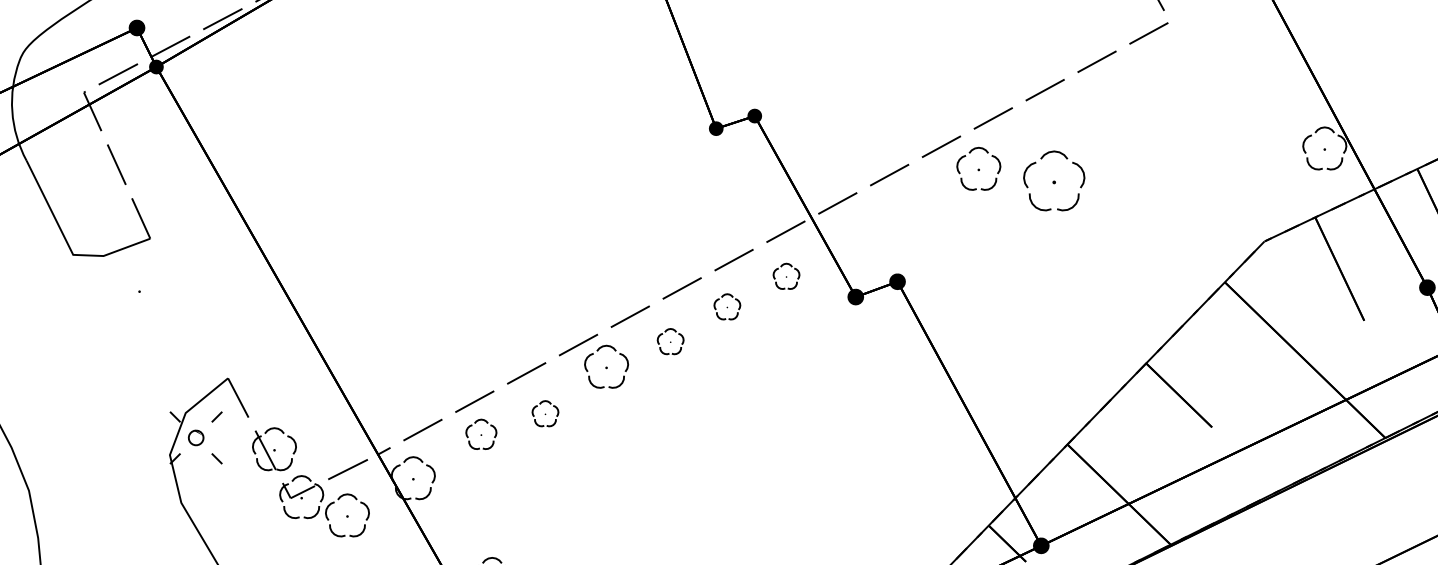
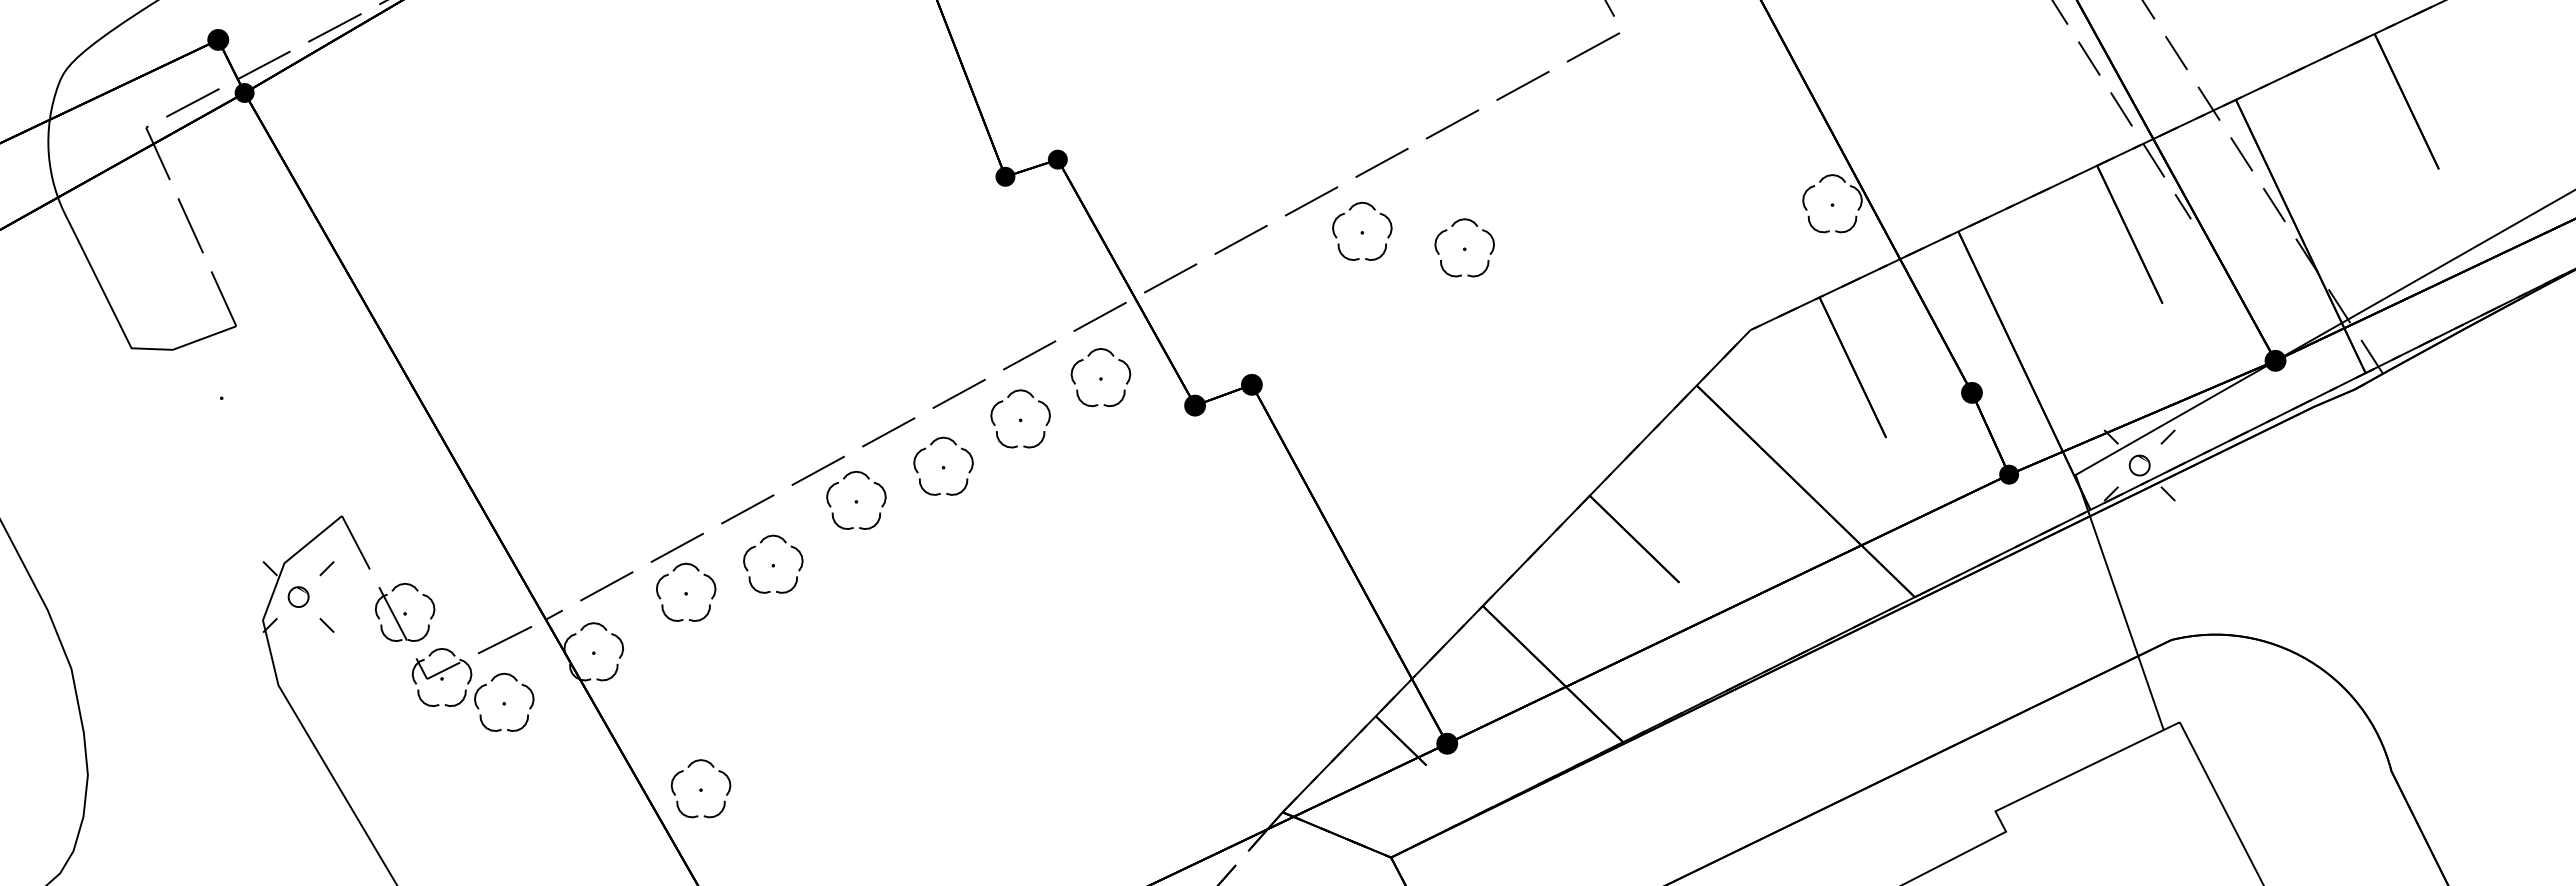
part: (1054, 180) -> (1464, 247), size x0.71
part: (786, 276) -> (1100, 377), size x1.67
part: (727, 306) -> (1020, 418), size x1.67
part: (670, 341) -> (943, 465), size x1.67
part: (545, 413) -> (773, 563), size x1.67
part: (481, 433) -> (686, 591), size x1.43

